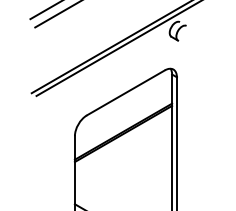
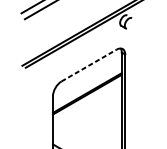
line: (126, 92) -> (89, 65), solid -> dashed

